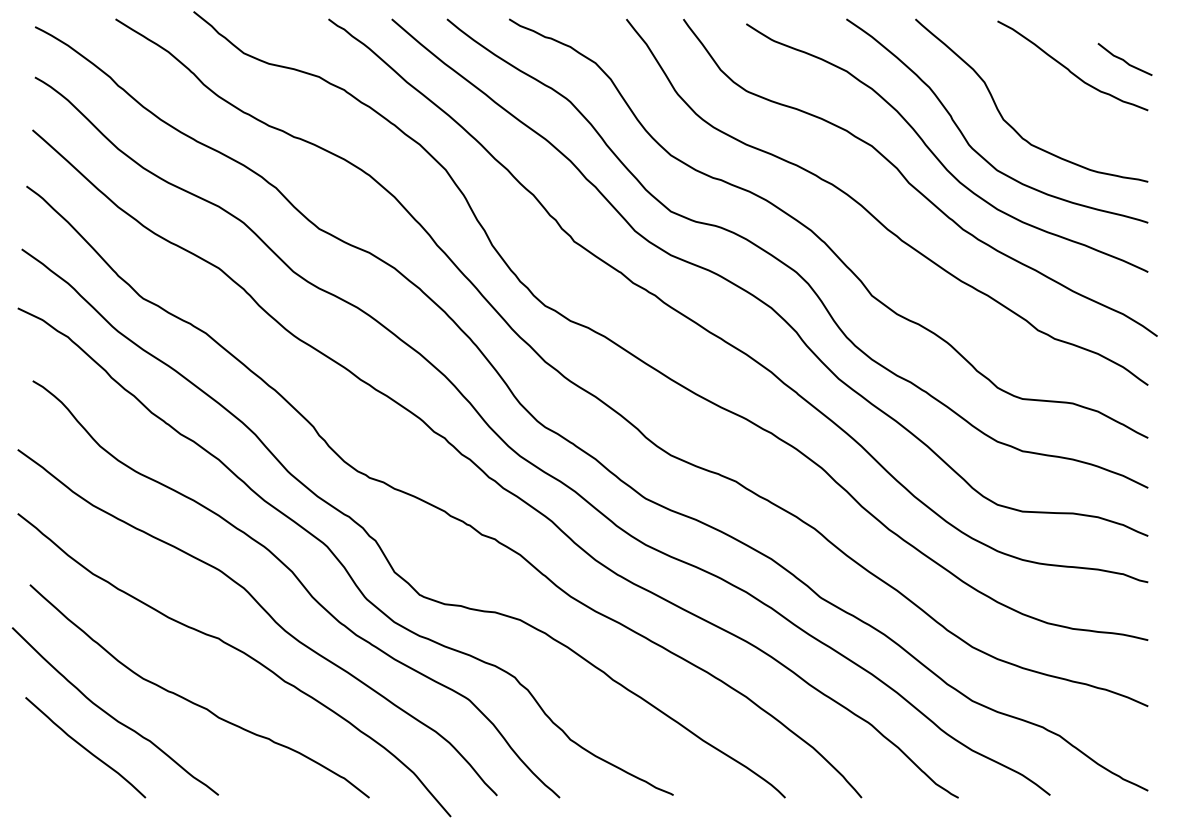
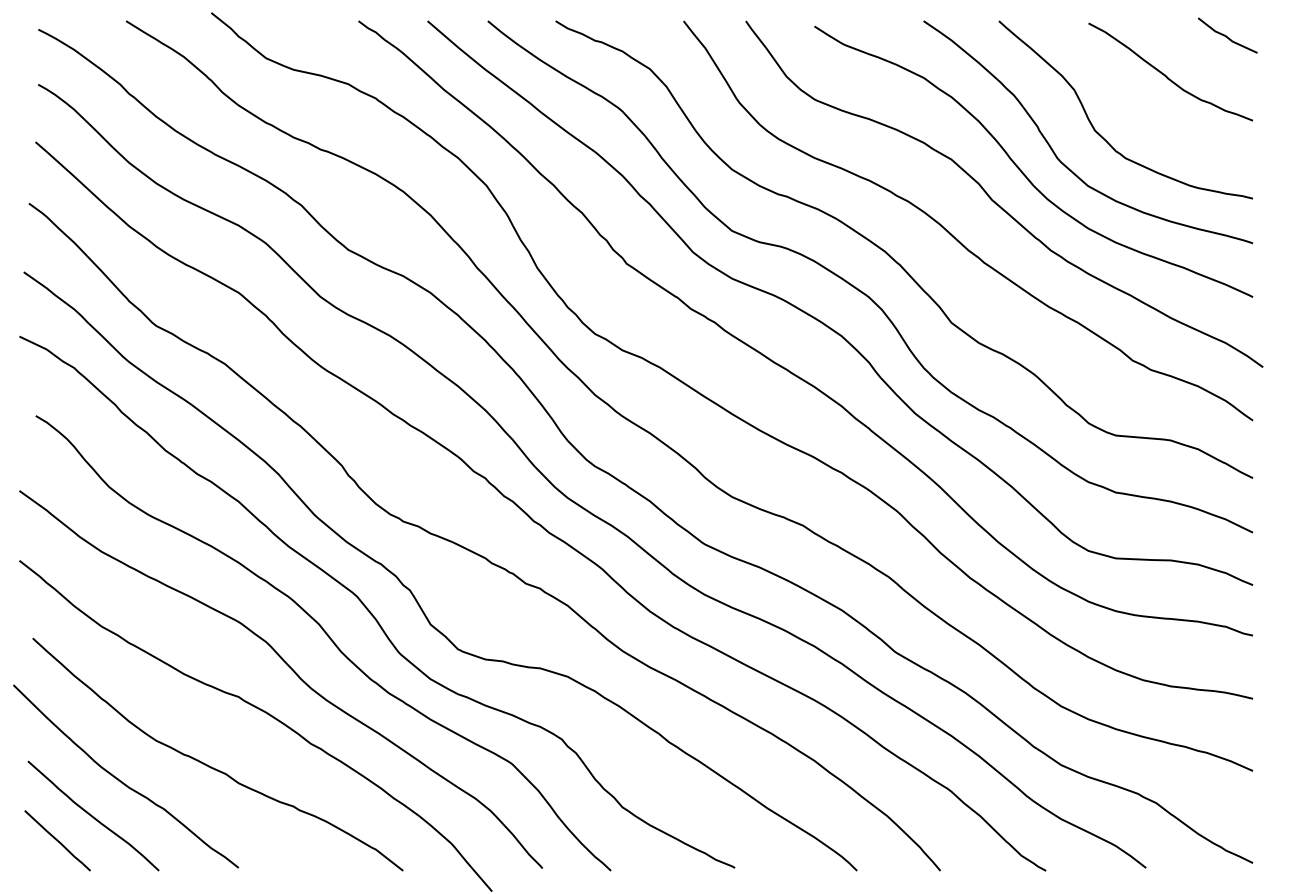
line: (1124, 59) -> (1227, 35), moved
line: (52, 770) -> (57, 840), added

